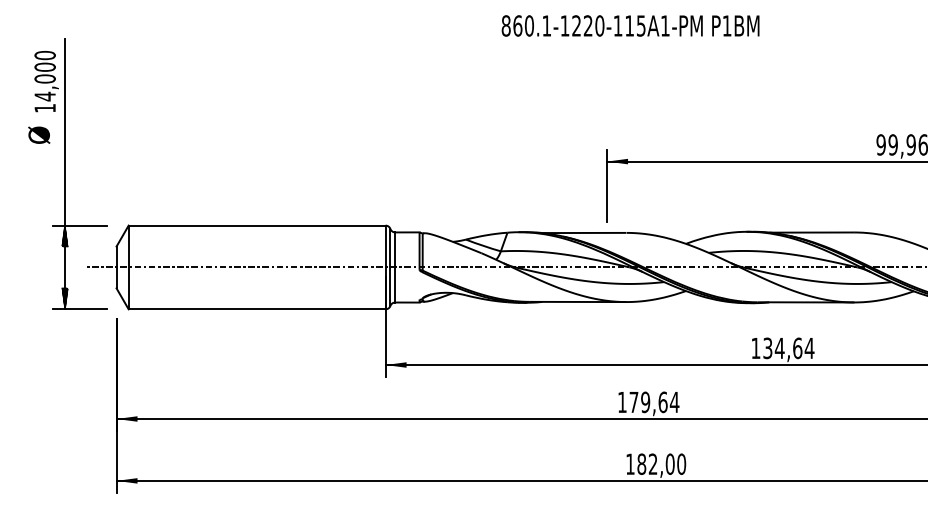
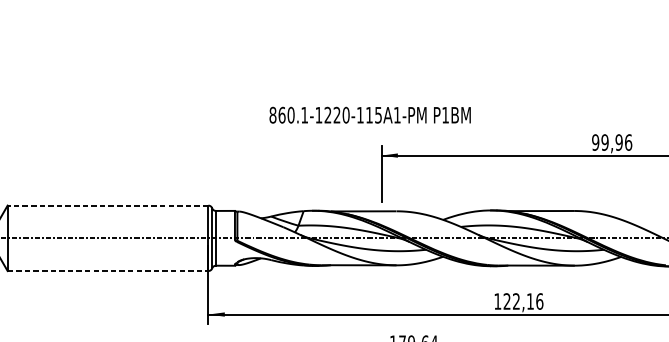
text: (630, 25) -> (370, 114), moved
line: (256, 225) -> (107, 205), solid -> dashed
line: (257, 309) -> (108, 271), solid -> dashed
text: (788, 348) -> (523, 301), 134,64 -> 122,16

